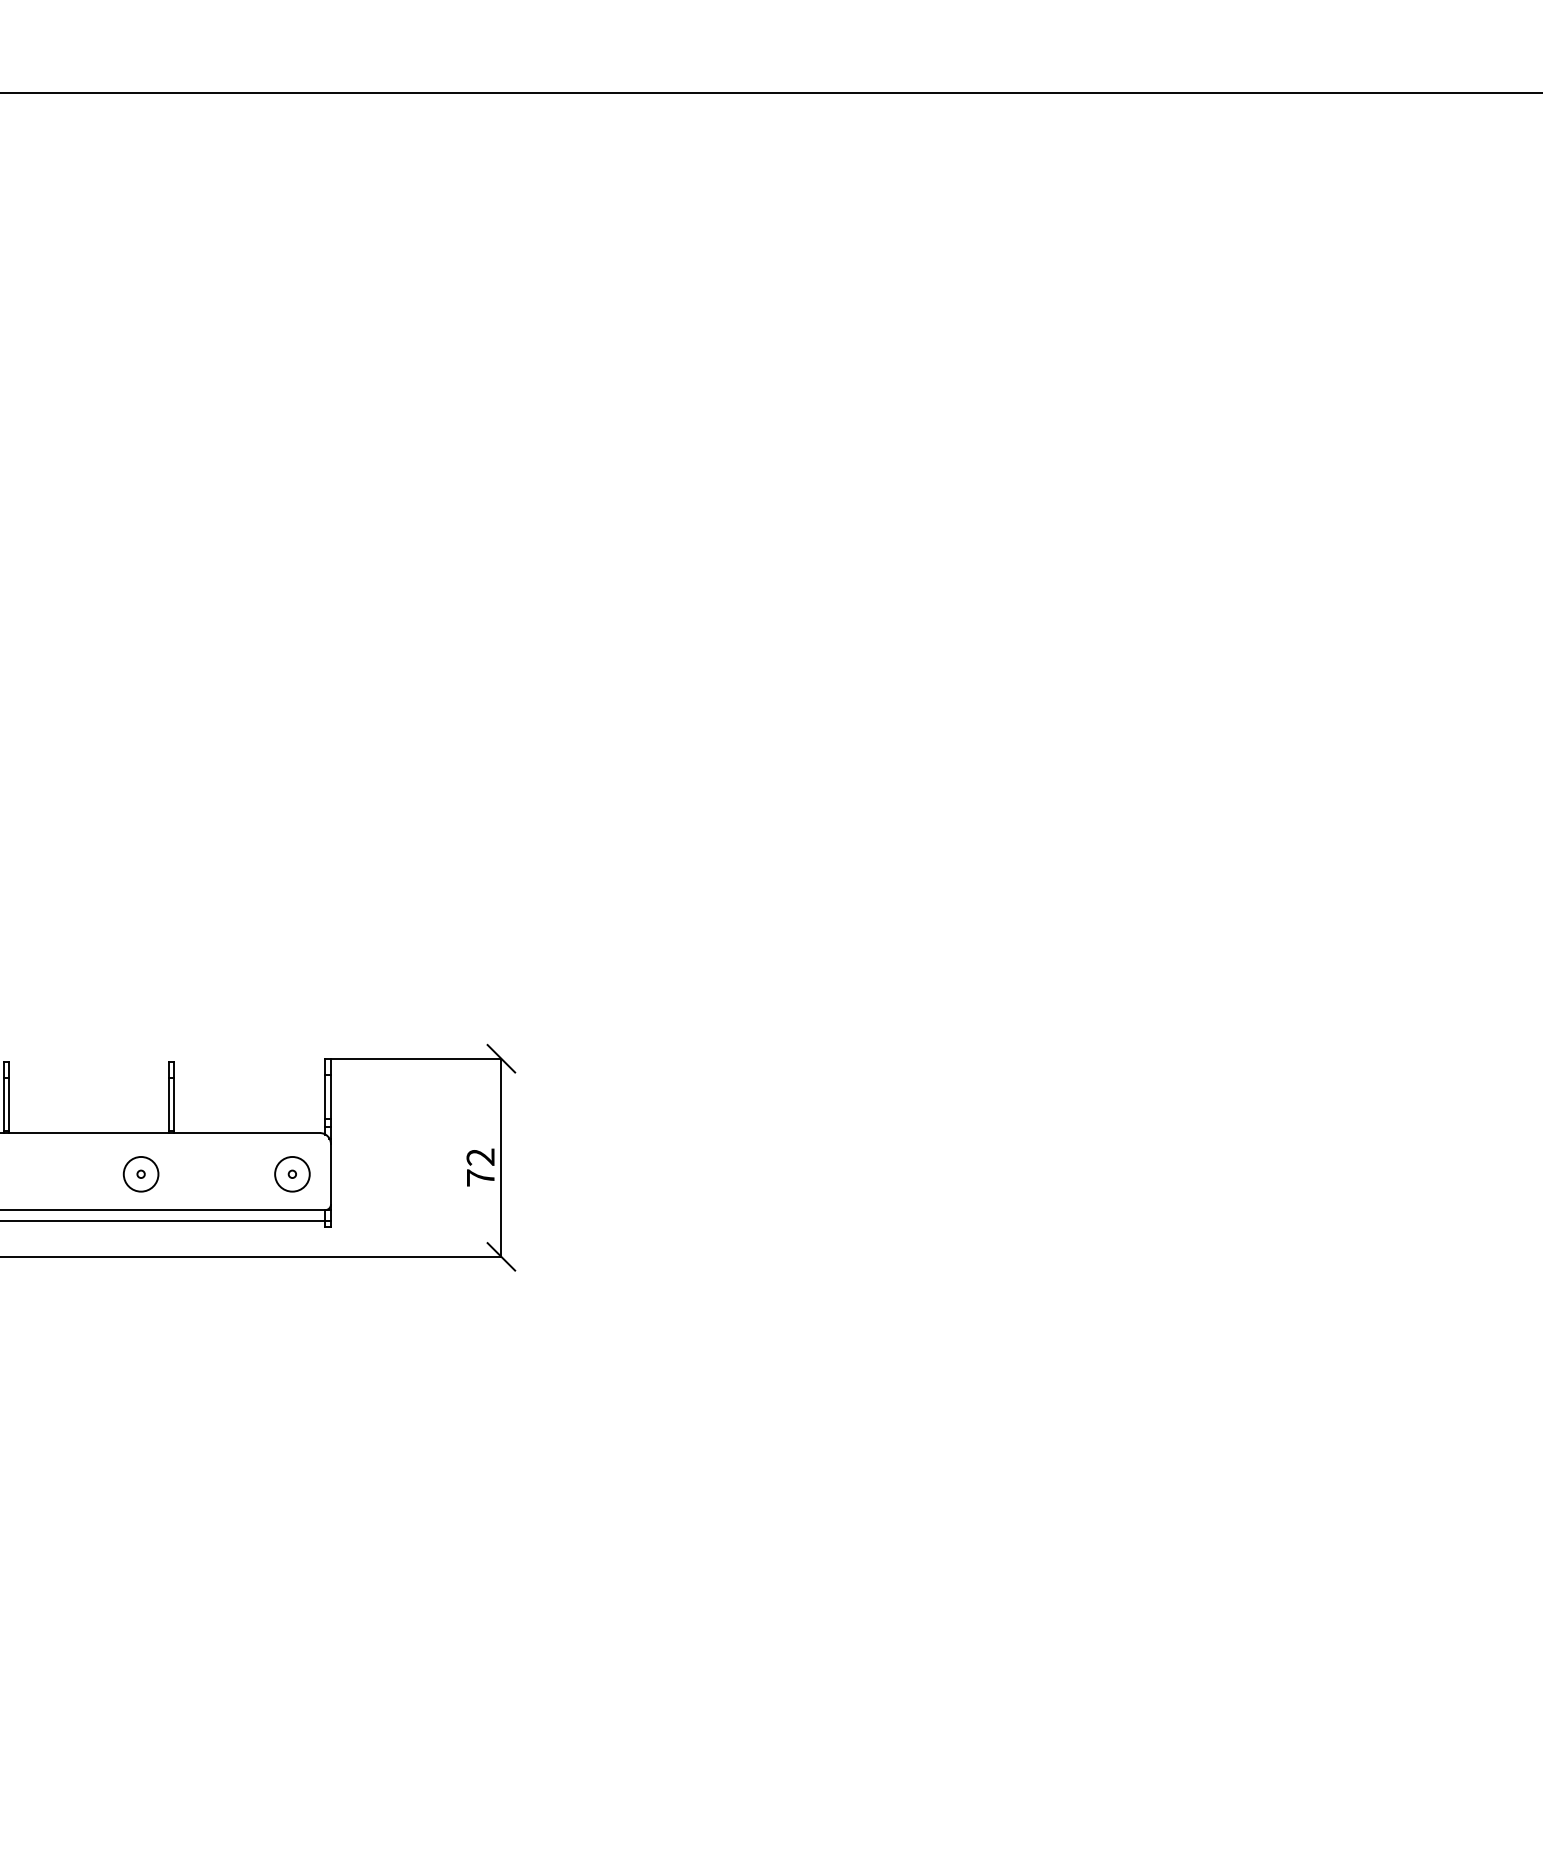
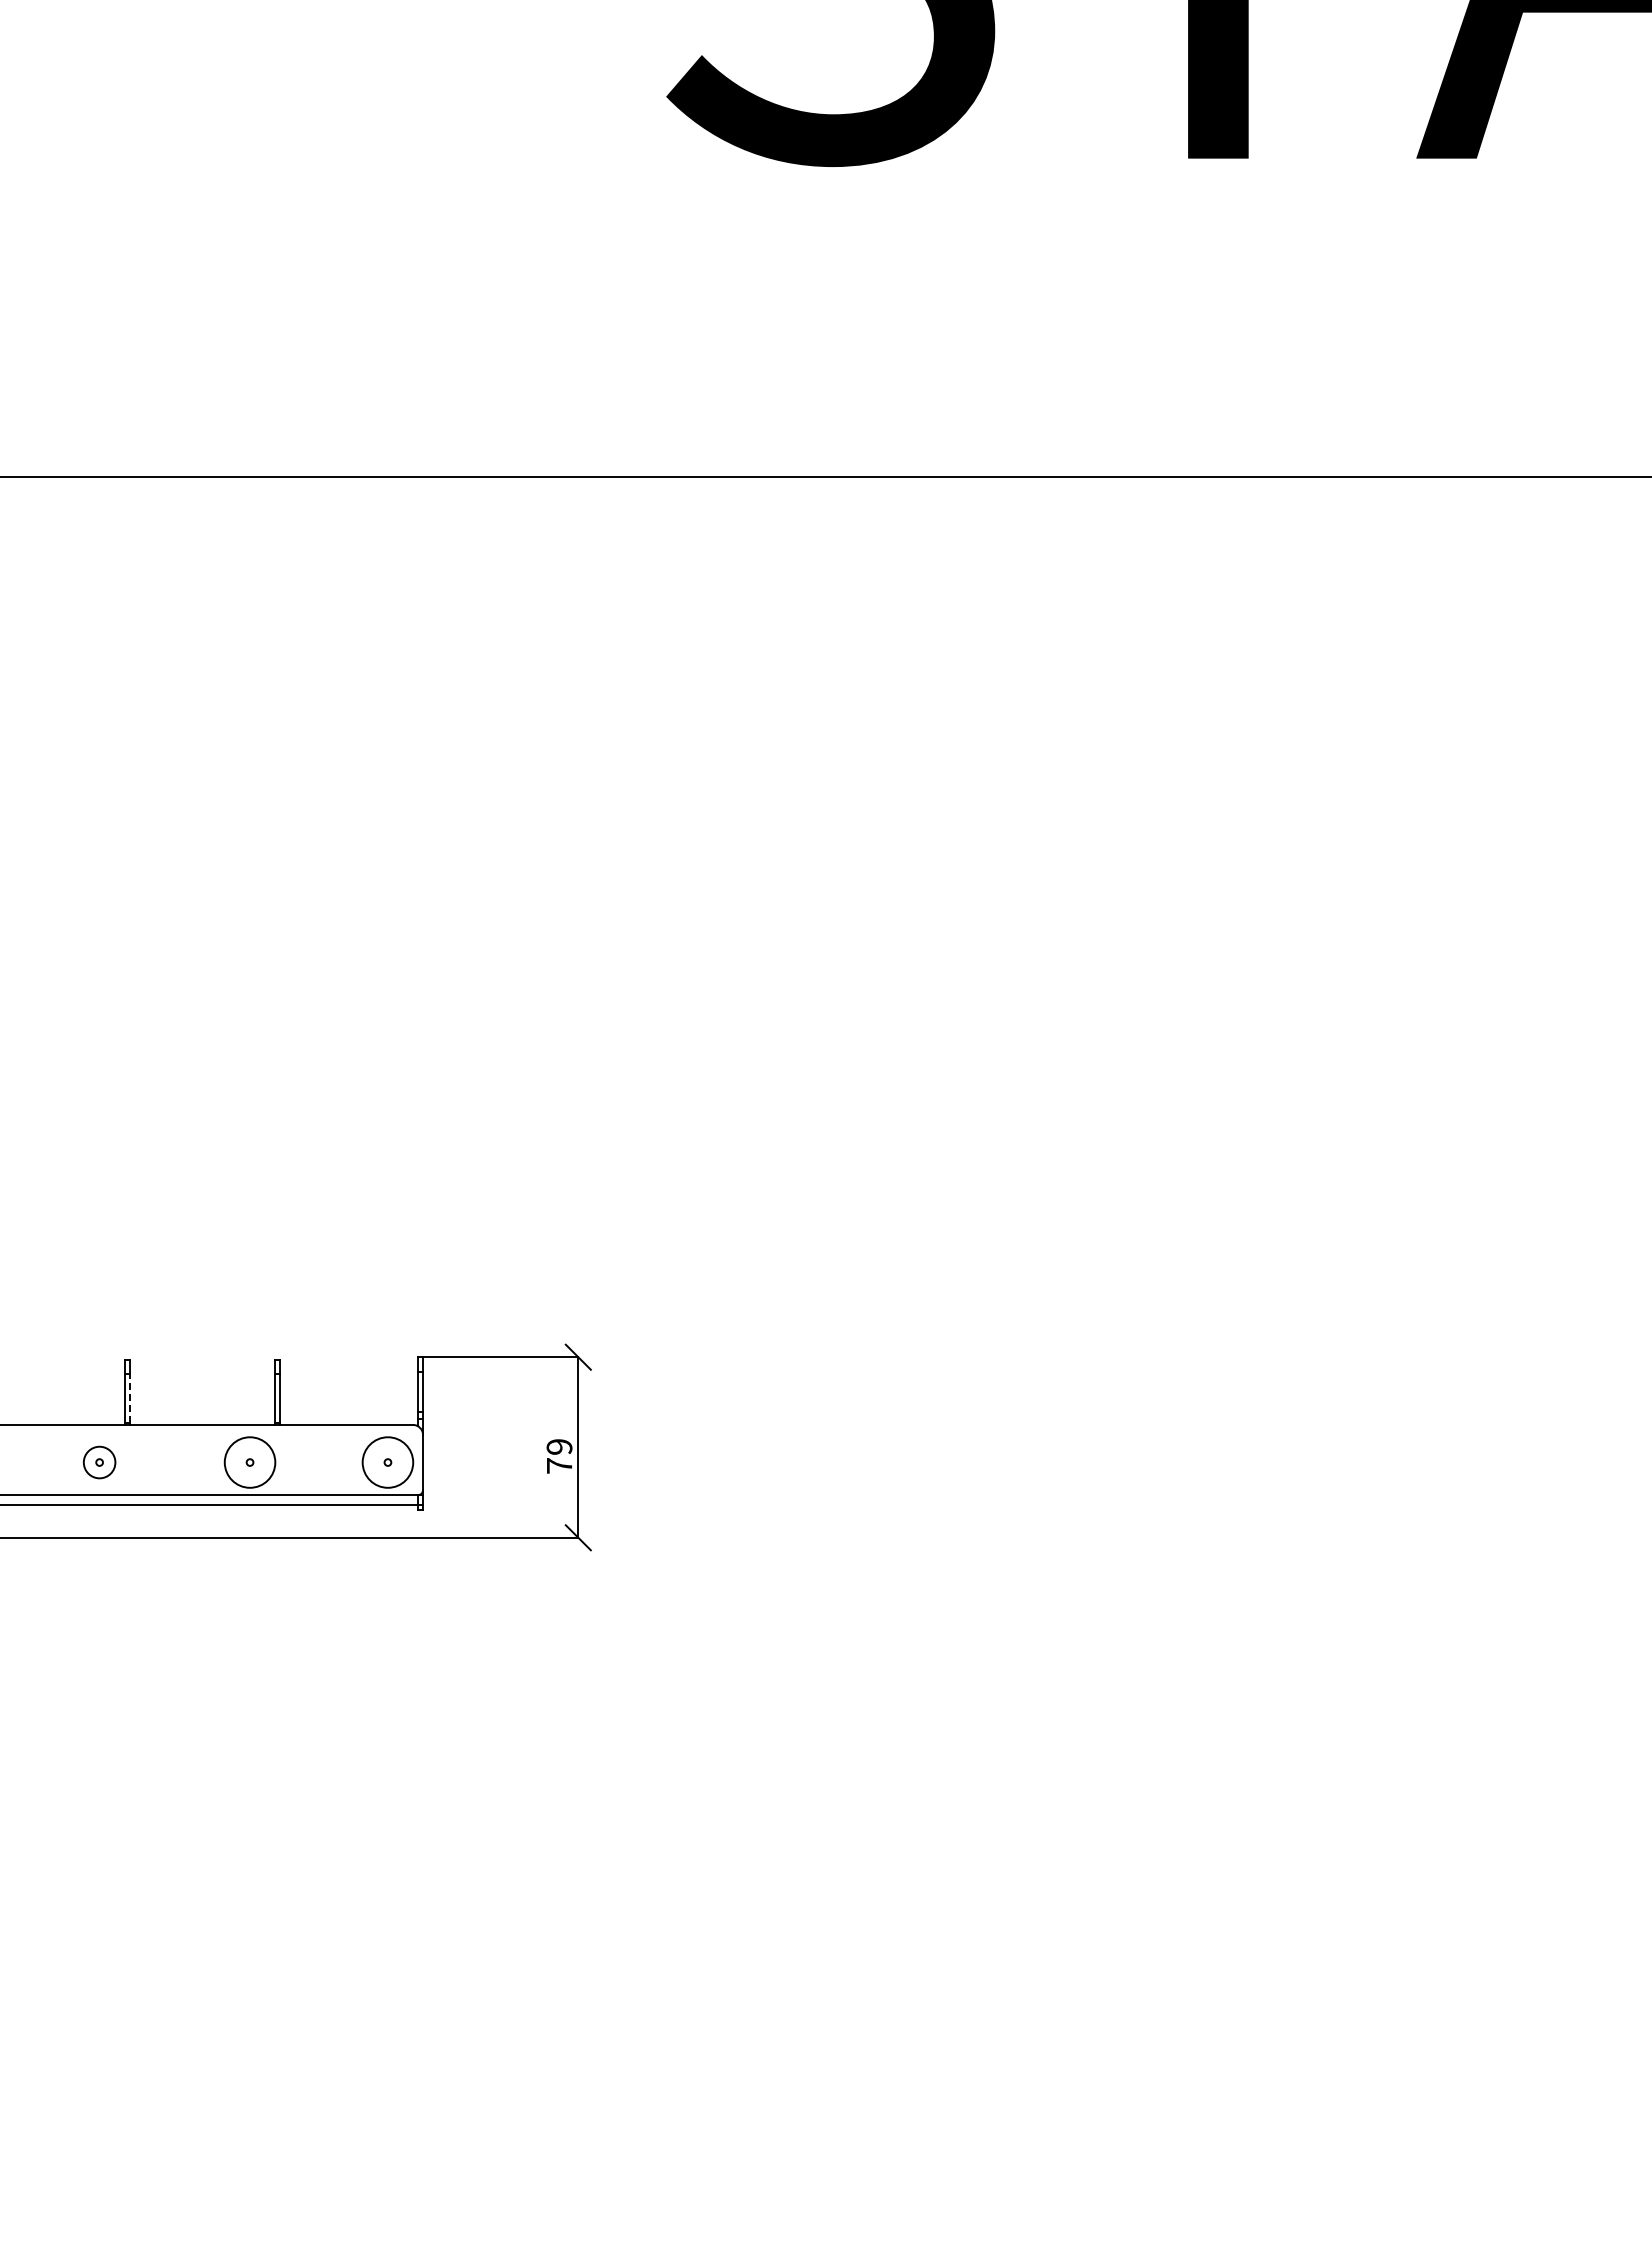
line: (8, 1104) -> (129, 1398), solid -> dashed
text: (480, 1156) -> (559, 1446), 72 -> 79
circle: (140, 1174) -> (249, 1462), size x1.6
circle: (291, 1174) -> (387, 1462), size x1.6

